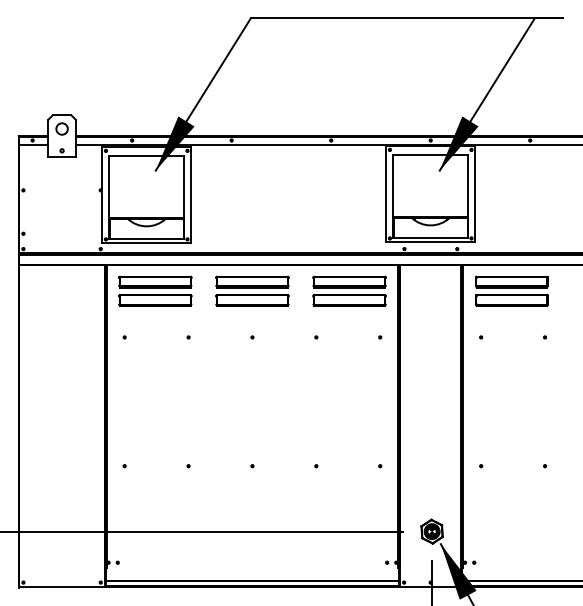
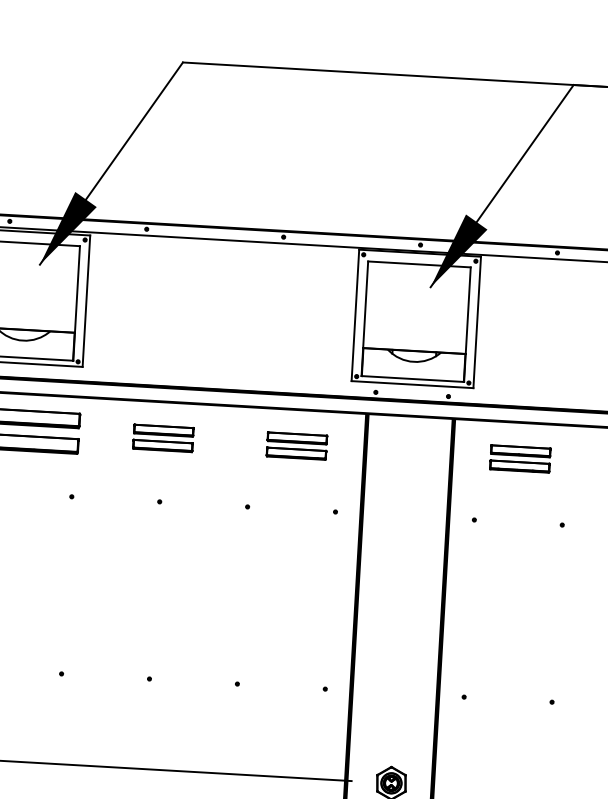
part: (252, 290) -> (163, 437), size x0.6
part: (349, 290) -> (296, 444), size x0.6
part: (511, 290) -> (519, 457), size x0.6

